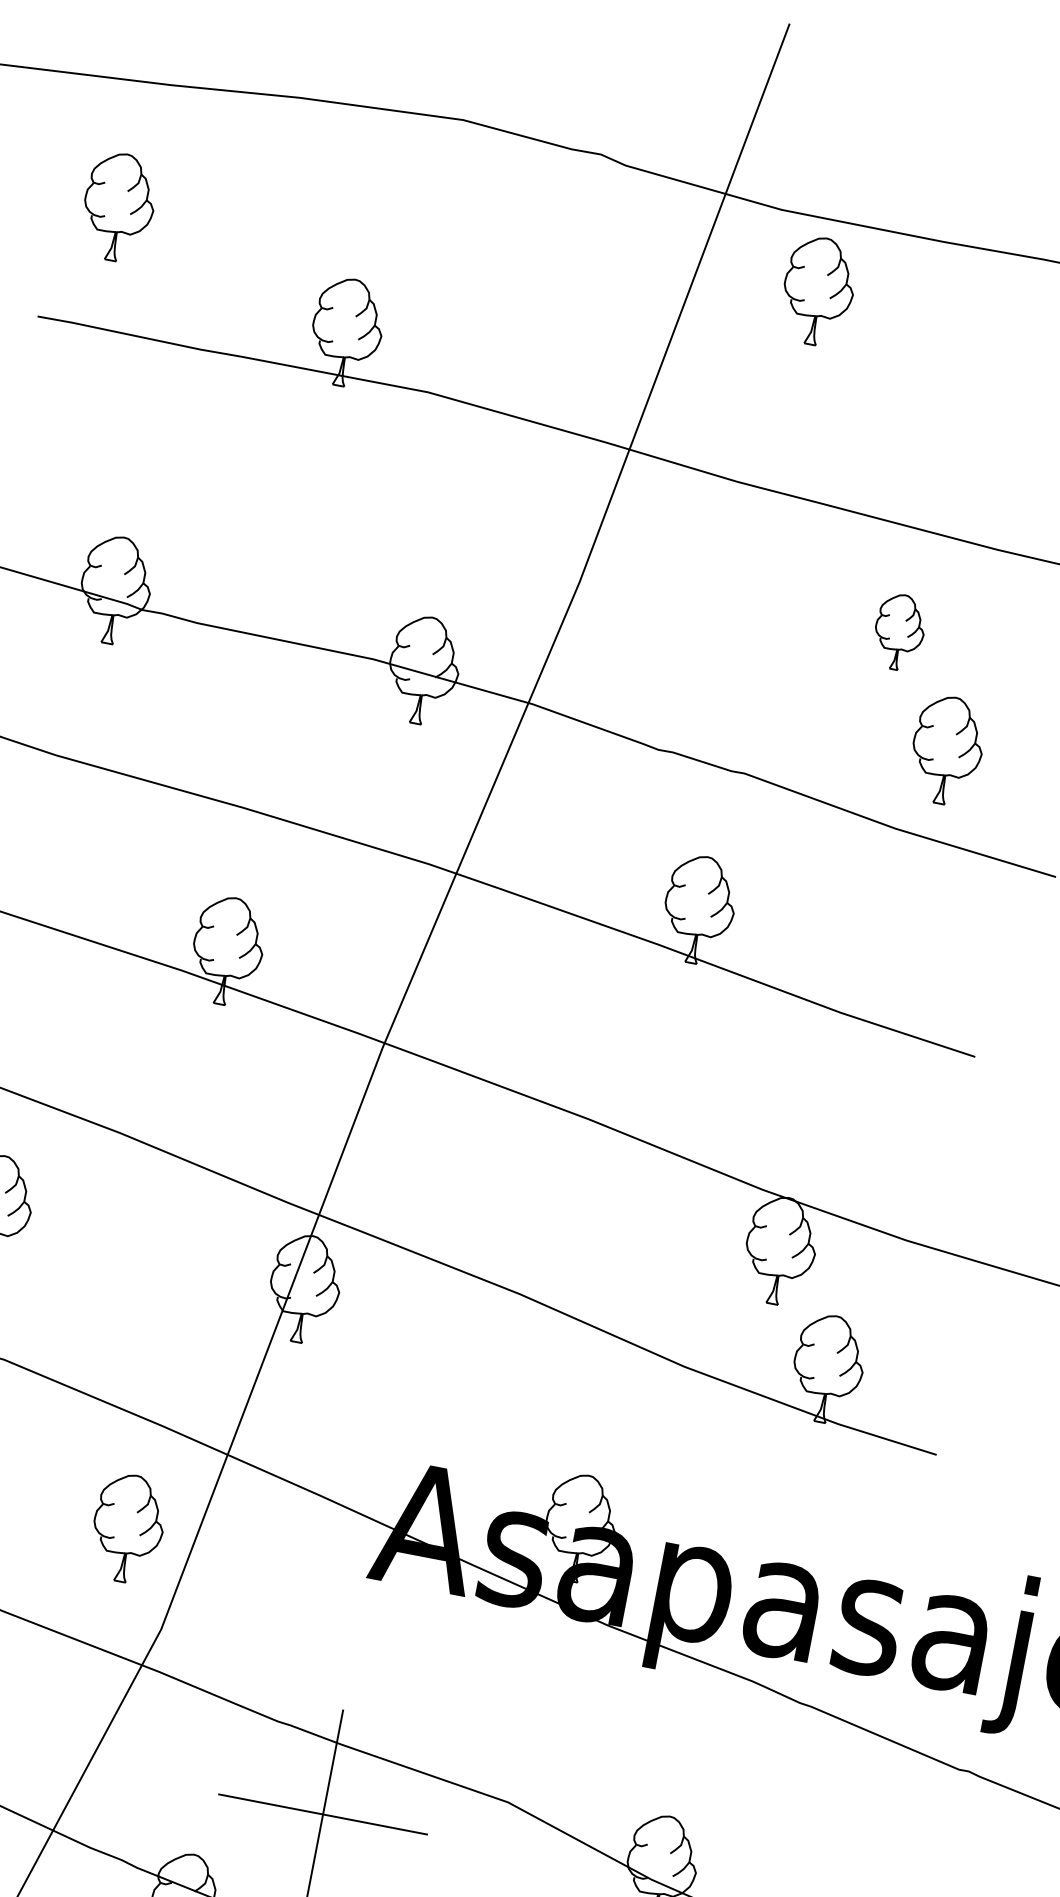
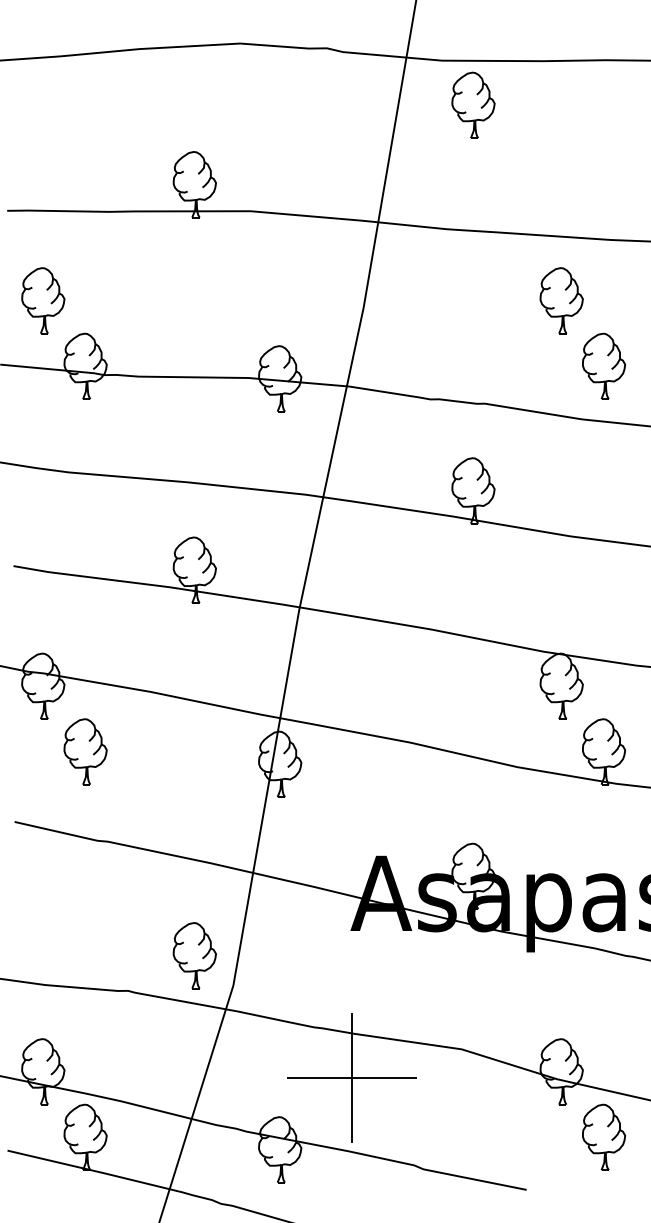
part: (119, 206) -> (43, 300), moved
part: (899, 631) -> (561, 300), size x1.43
part: (127, 1528) -> (194, 955), moved

